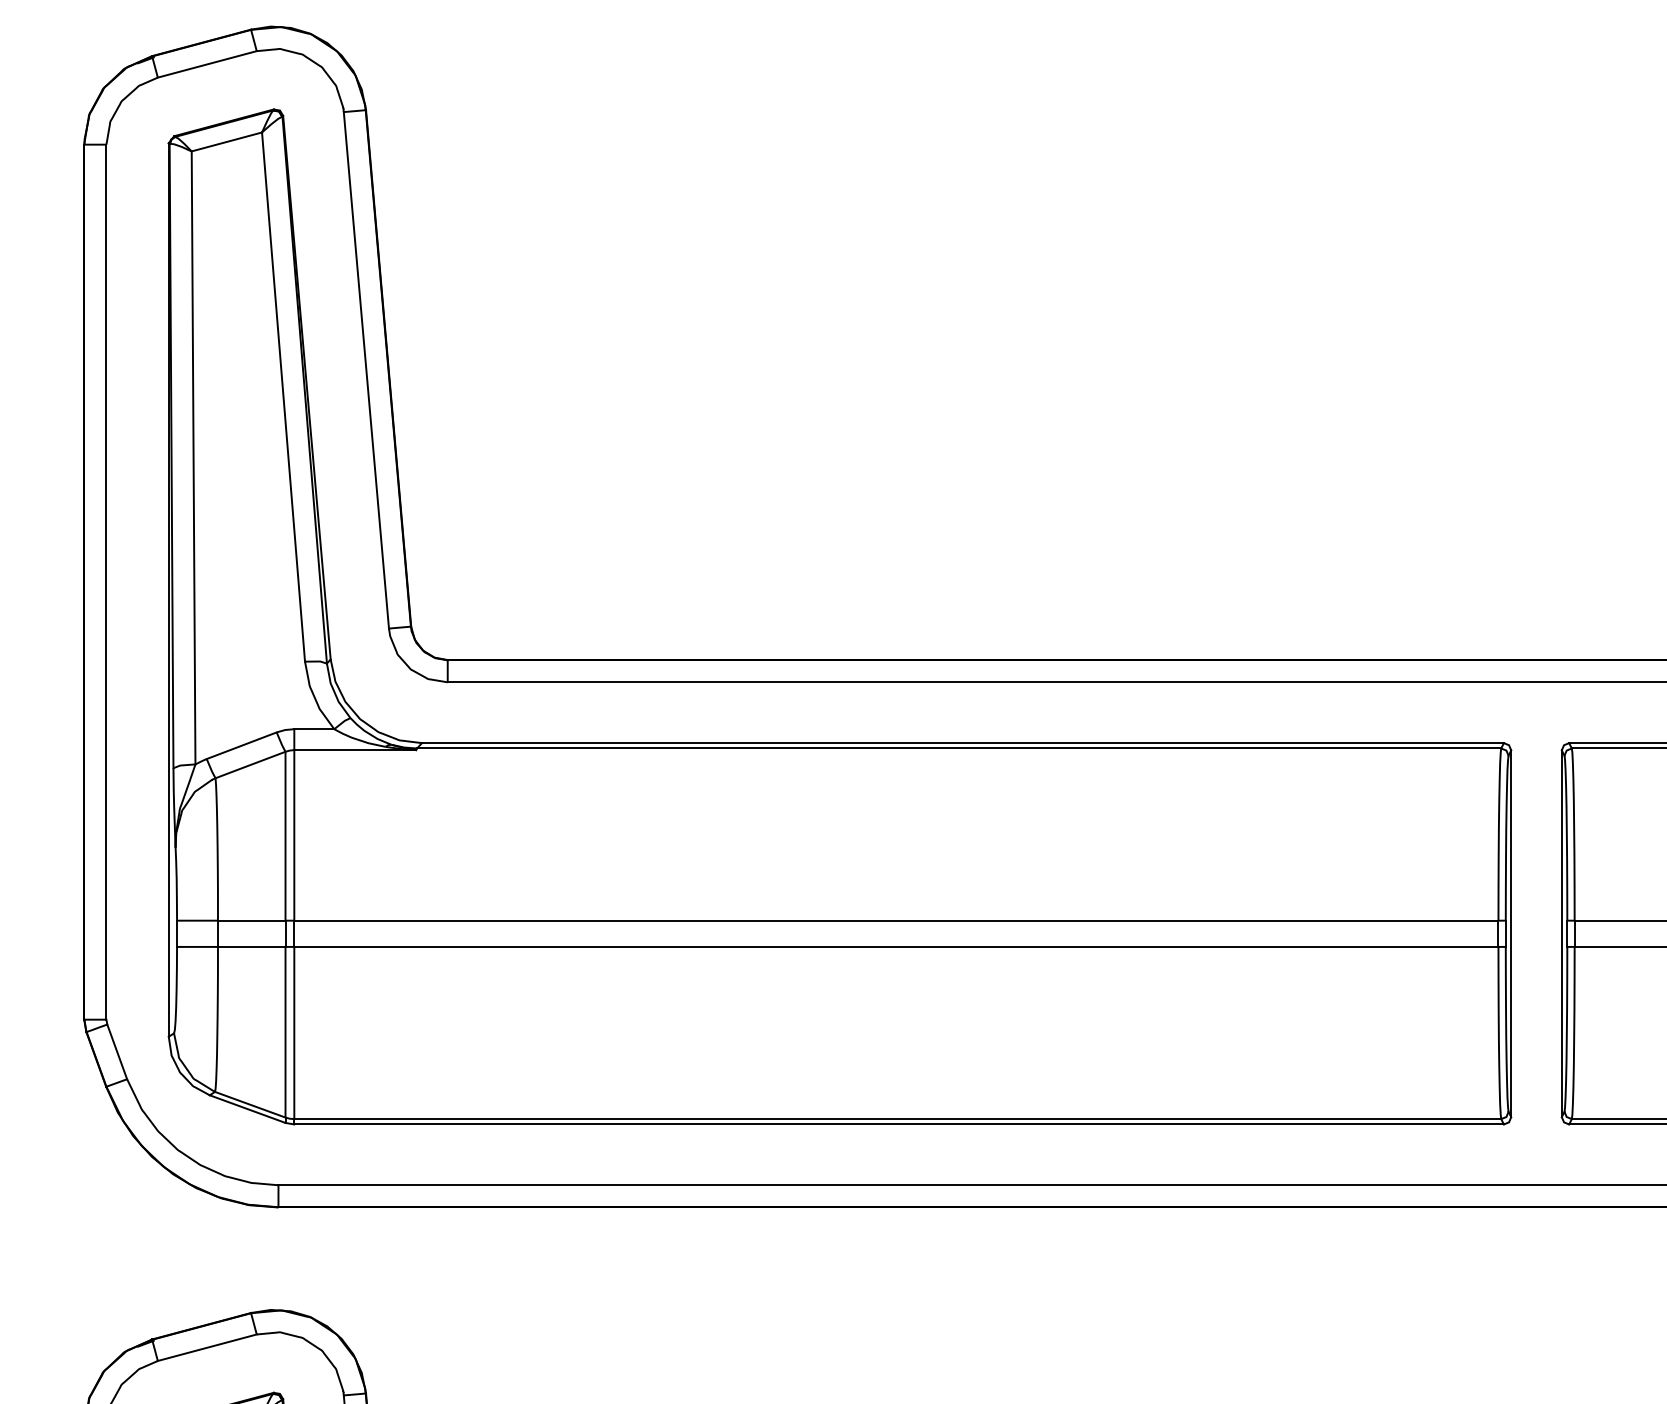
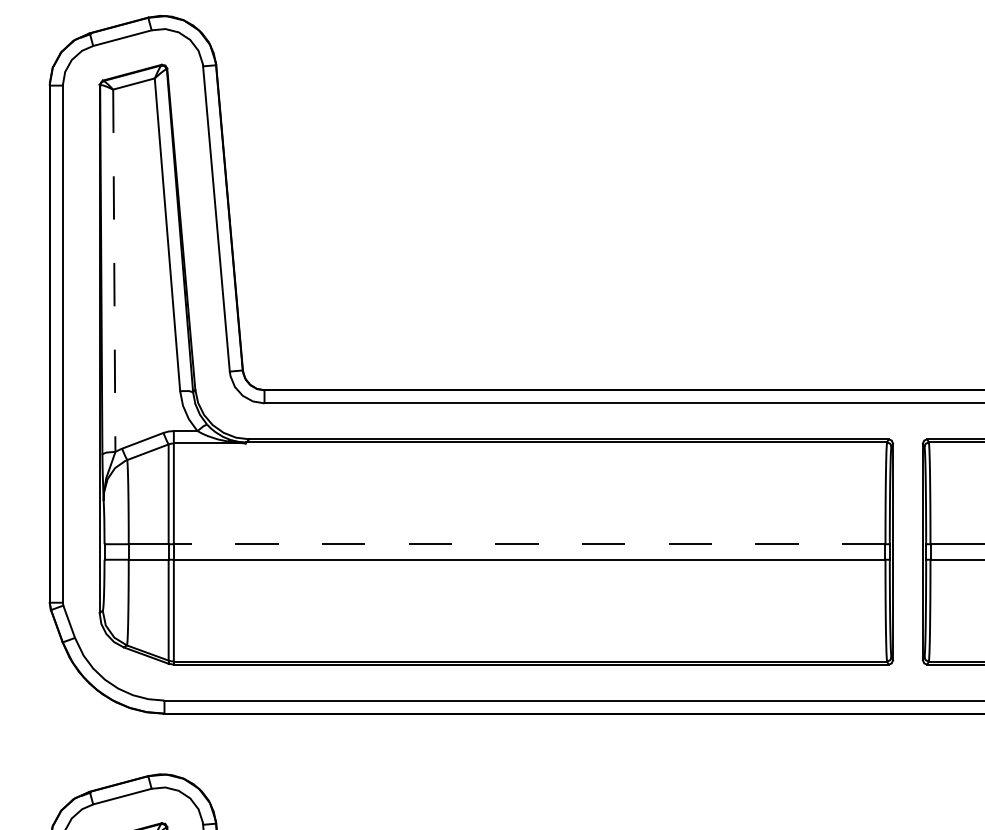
line: (193, 459) -> (114, 271), solid -> dashed
line: (896, 921) -> (529, 544), solid -> dashed

